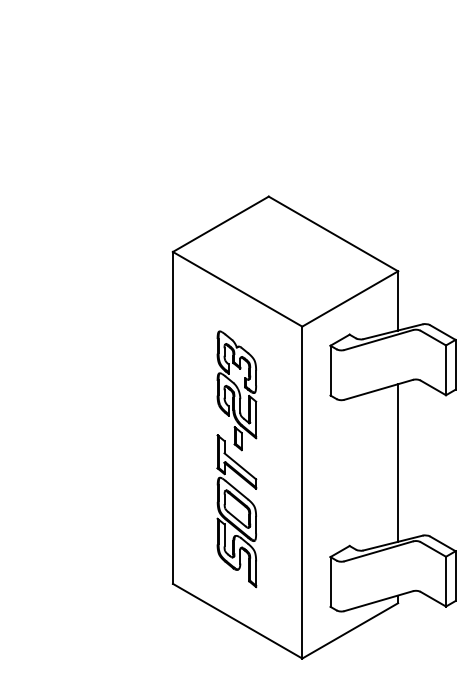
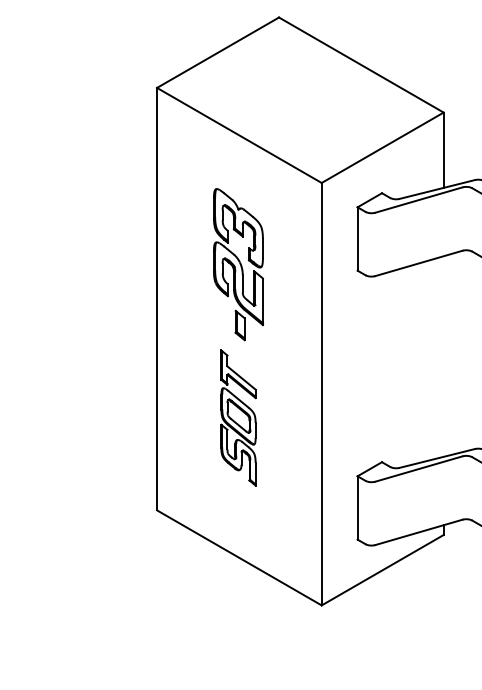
line: (398, 462) -> (444, 355), removed
part: (236, 511) -> (237, 418), size x0.7

